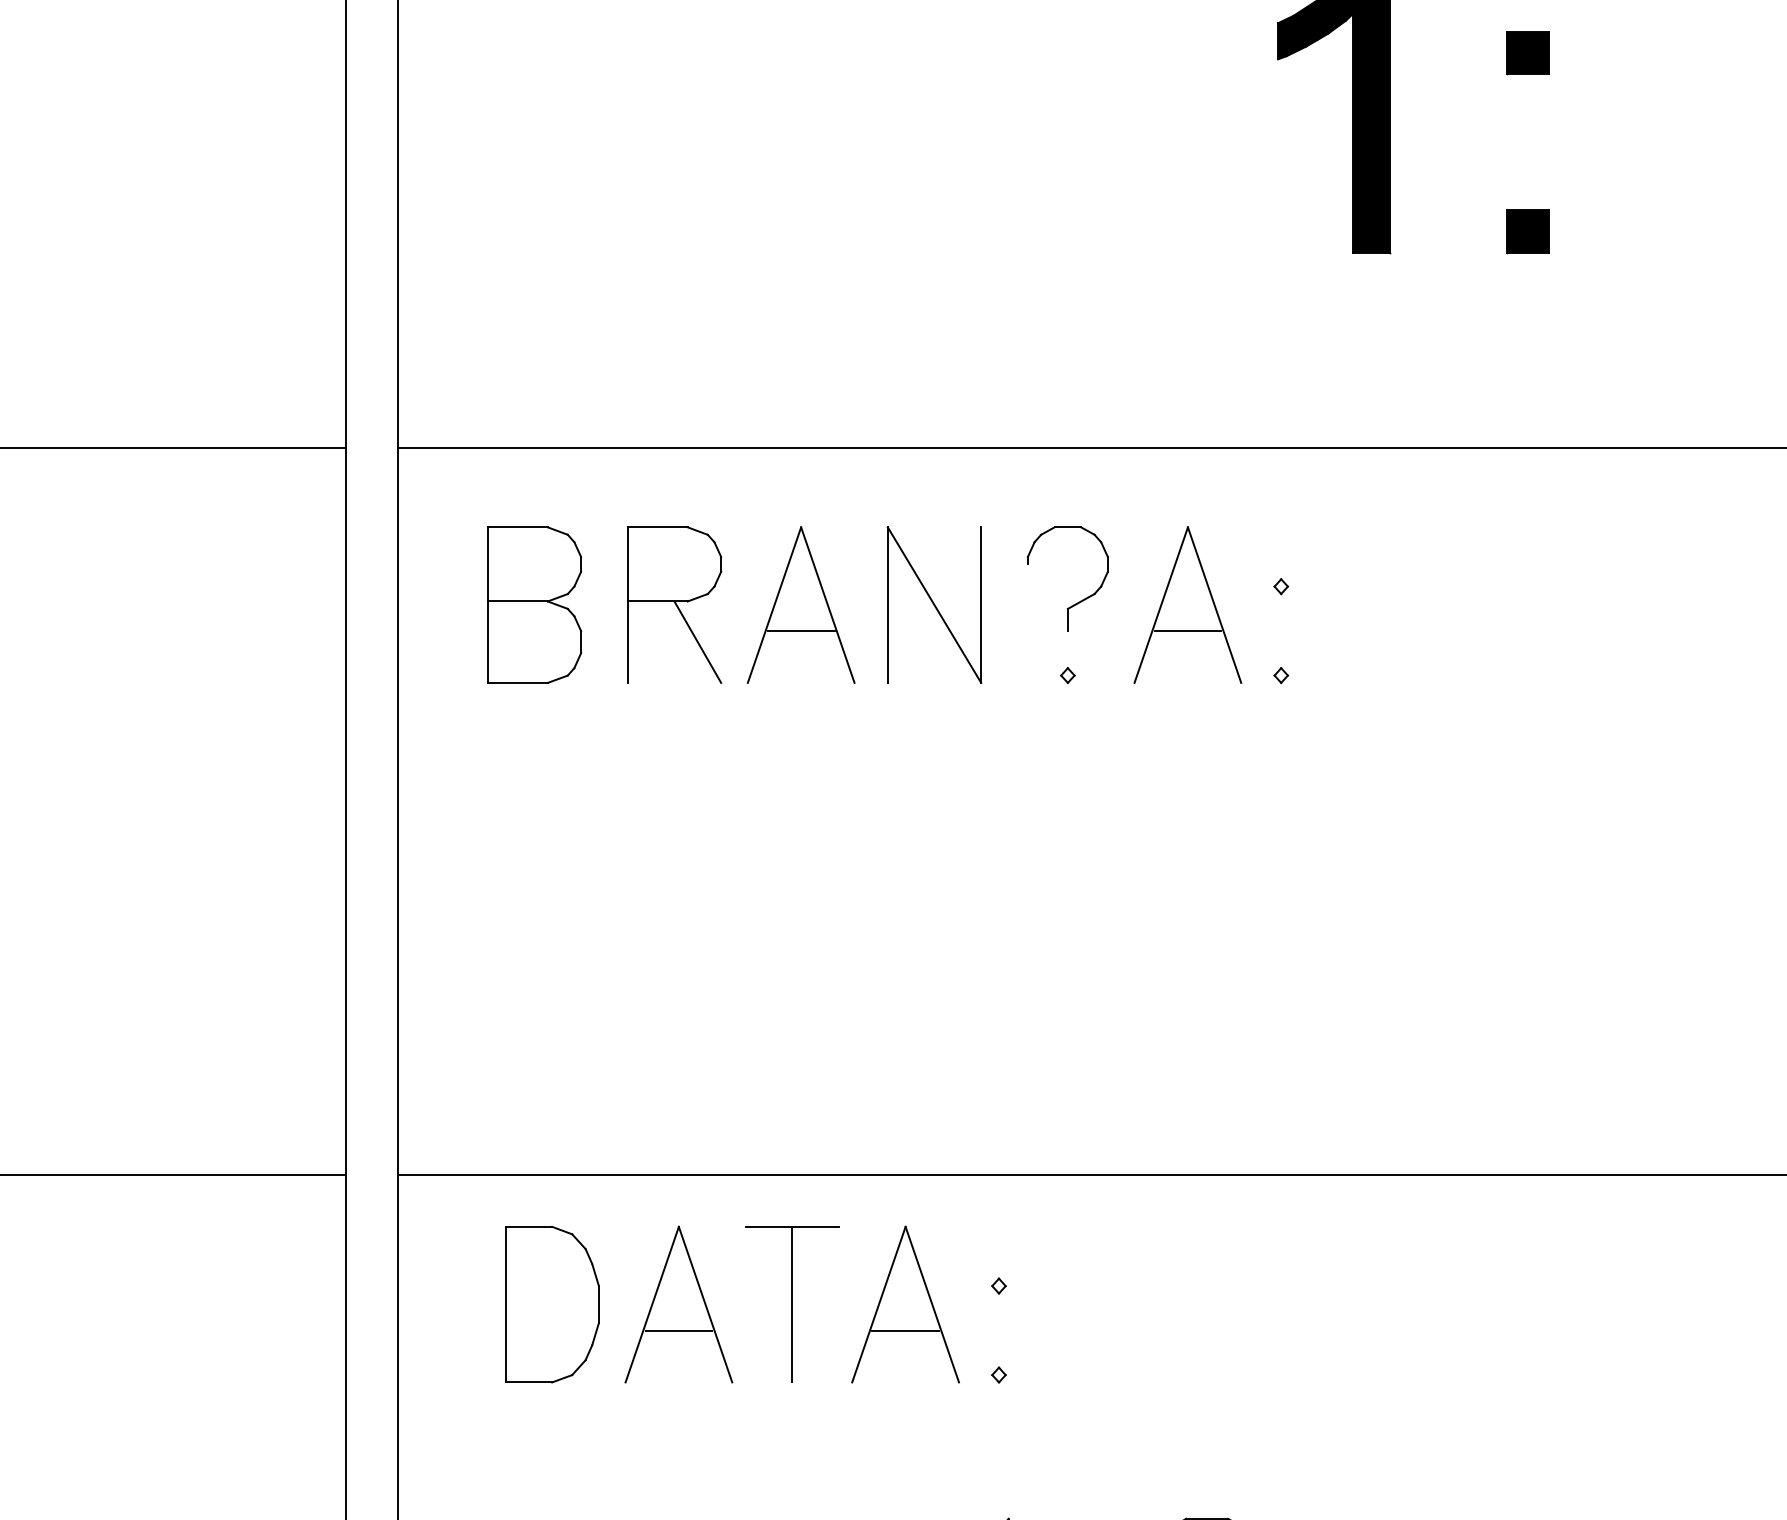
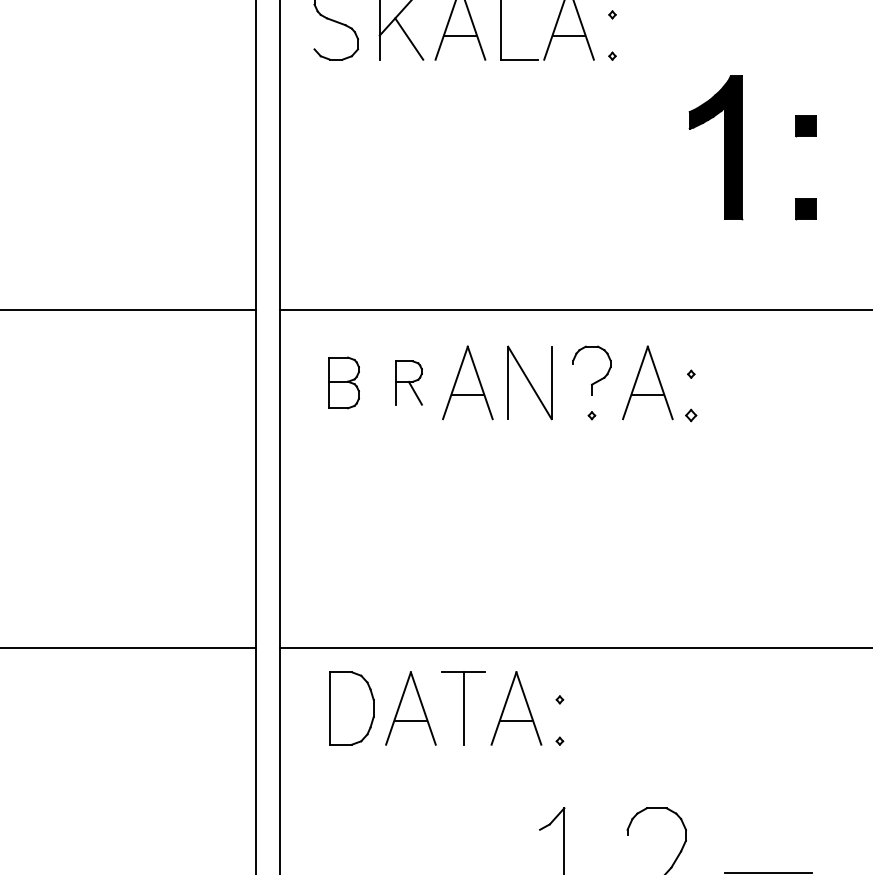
part: (534, 604) -> (343, 382), size x0.7
part: (673, 604) -> (408, 382), size x0.6
part: (1281, 675) -> (691, 415), size x1.6

